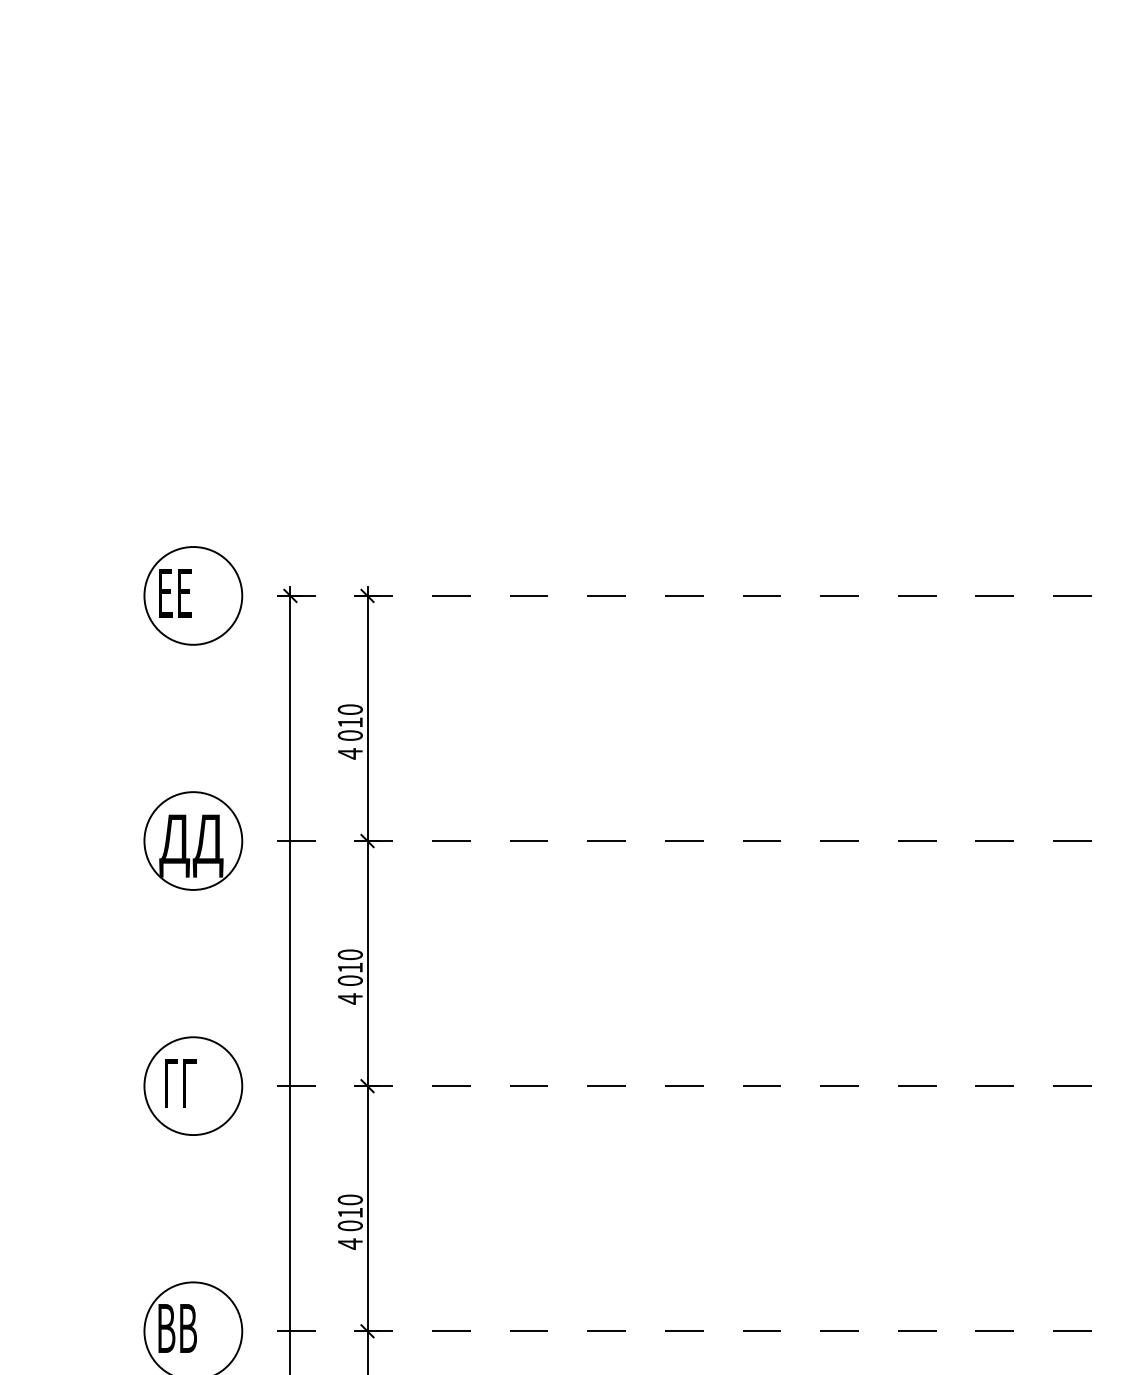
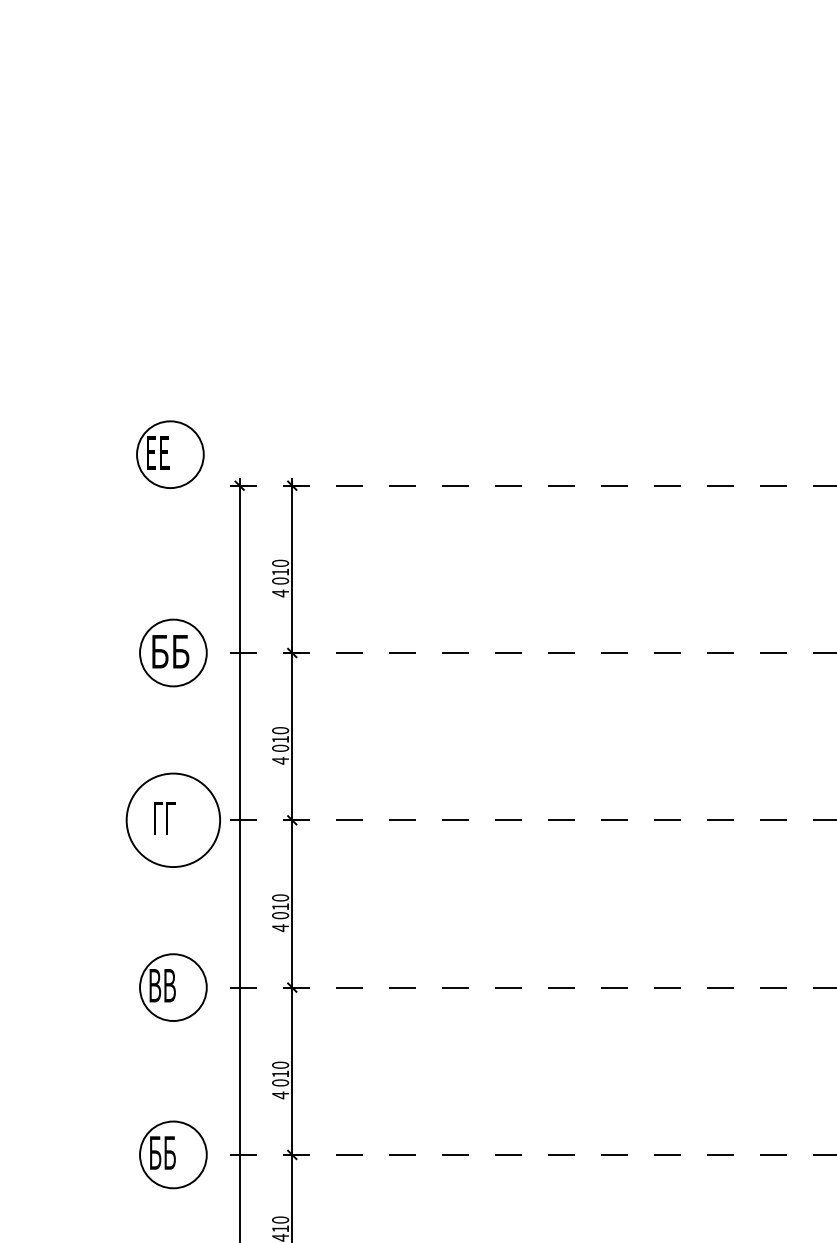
part: (193, 595) -> (170, 454), moved
text: (190, 846) -> (171, 656), ДД -> ББ
circle: (193, 1084) -> (173, 819), size x1.4

